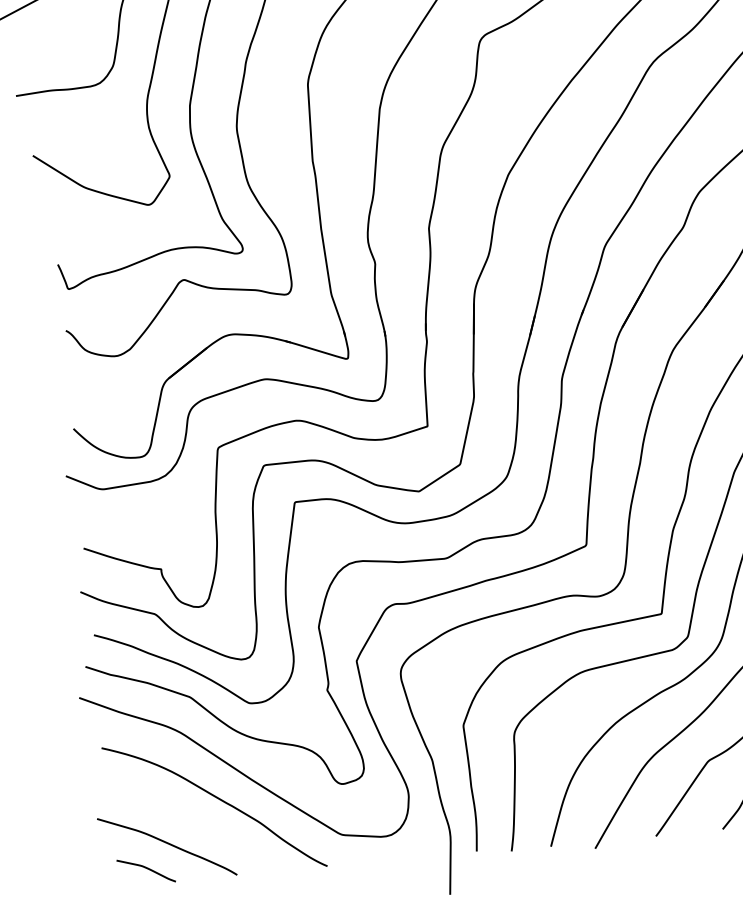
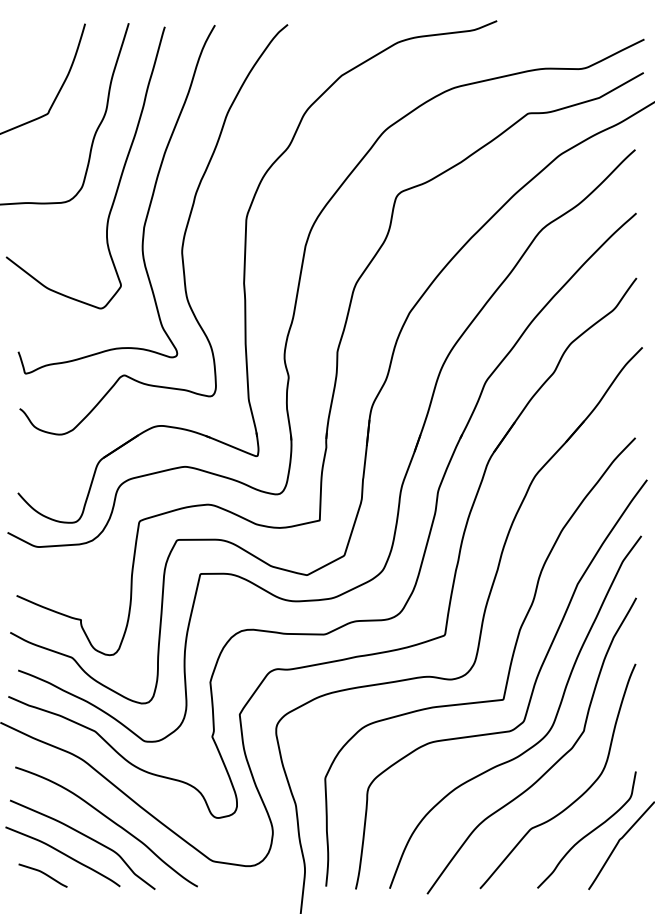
curve: (192, 821) -> (86, 837), added

